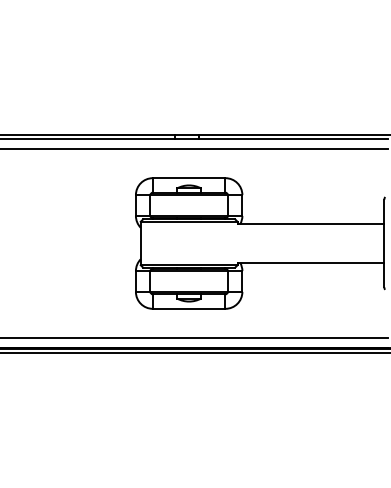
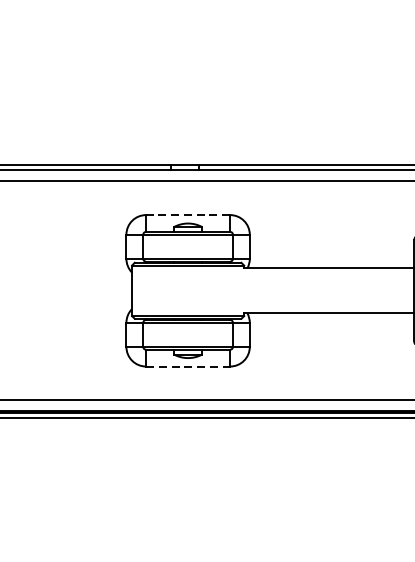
line: (188, 178) -> (187, 215), solid -> dashed
line: (189, 308) -> (188, 366), solid -> dashed

